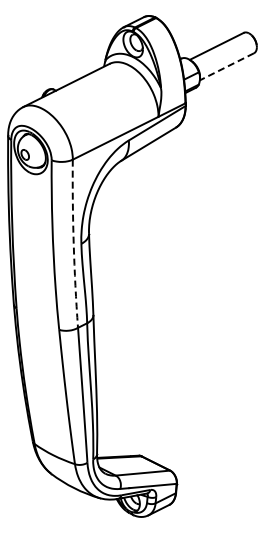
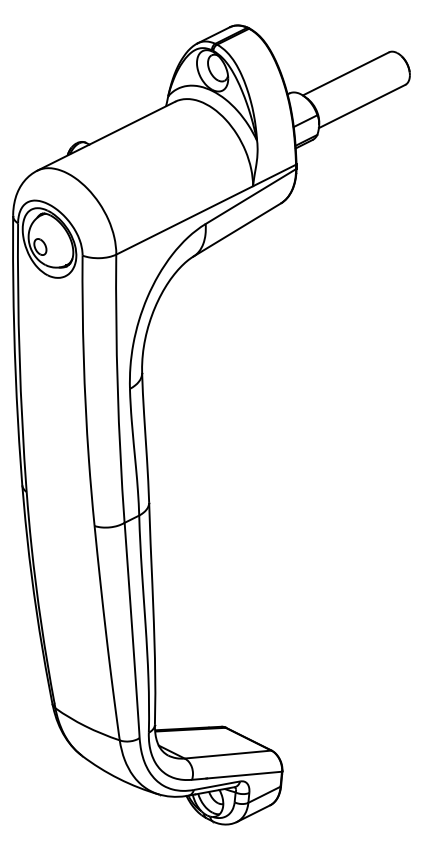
line: (226, 67) -> (361, 107), dashed -> solid
arc: (73, 243) -> (117, 388), dashed -> solid

